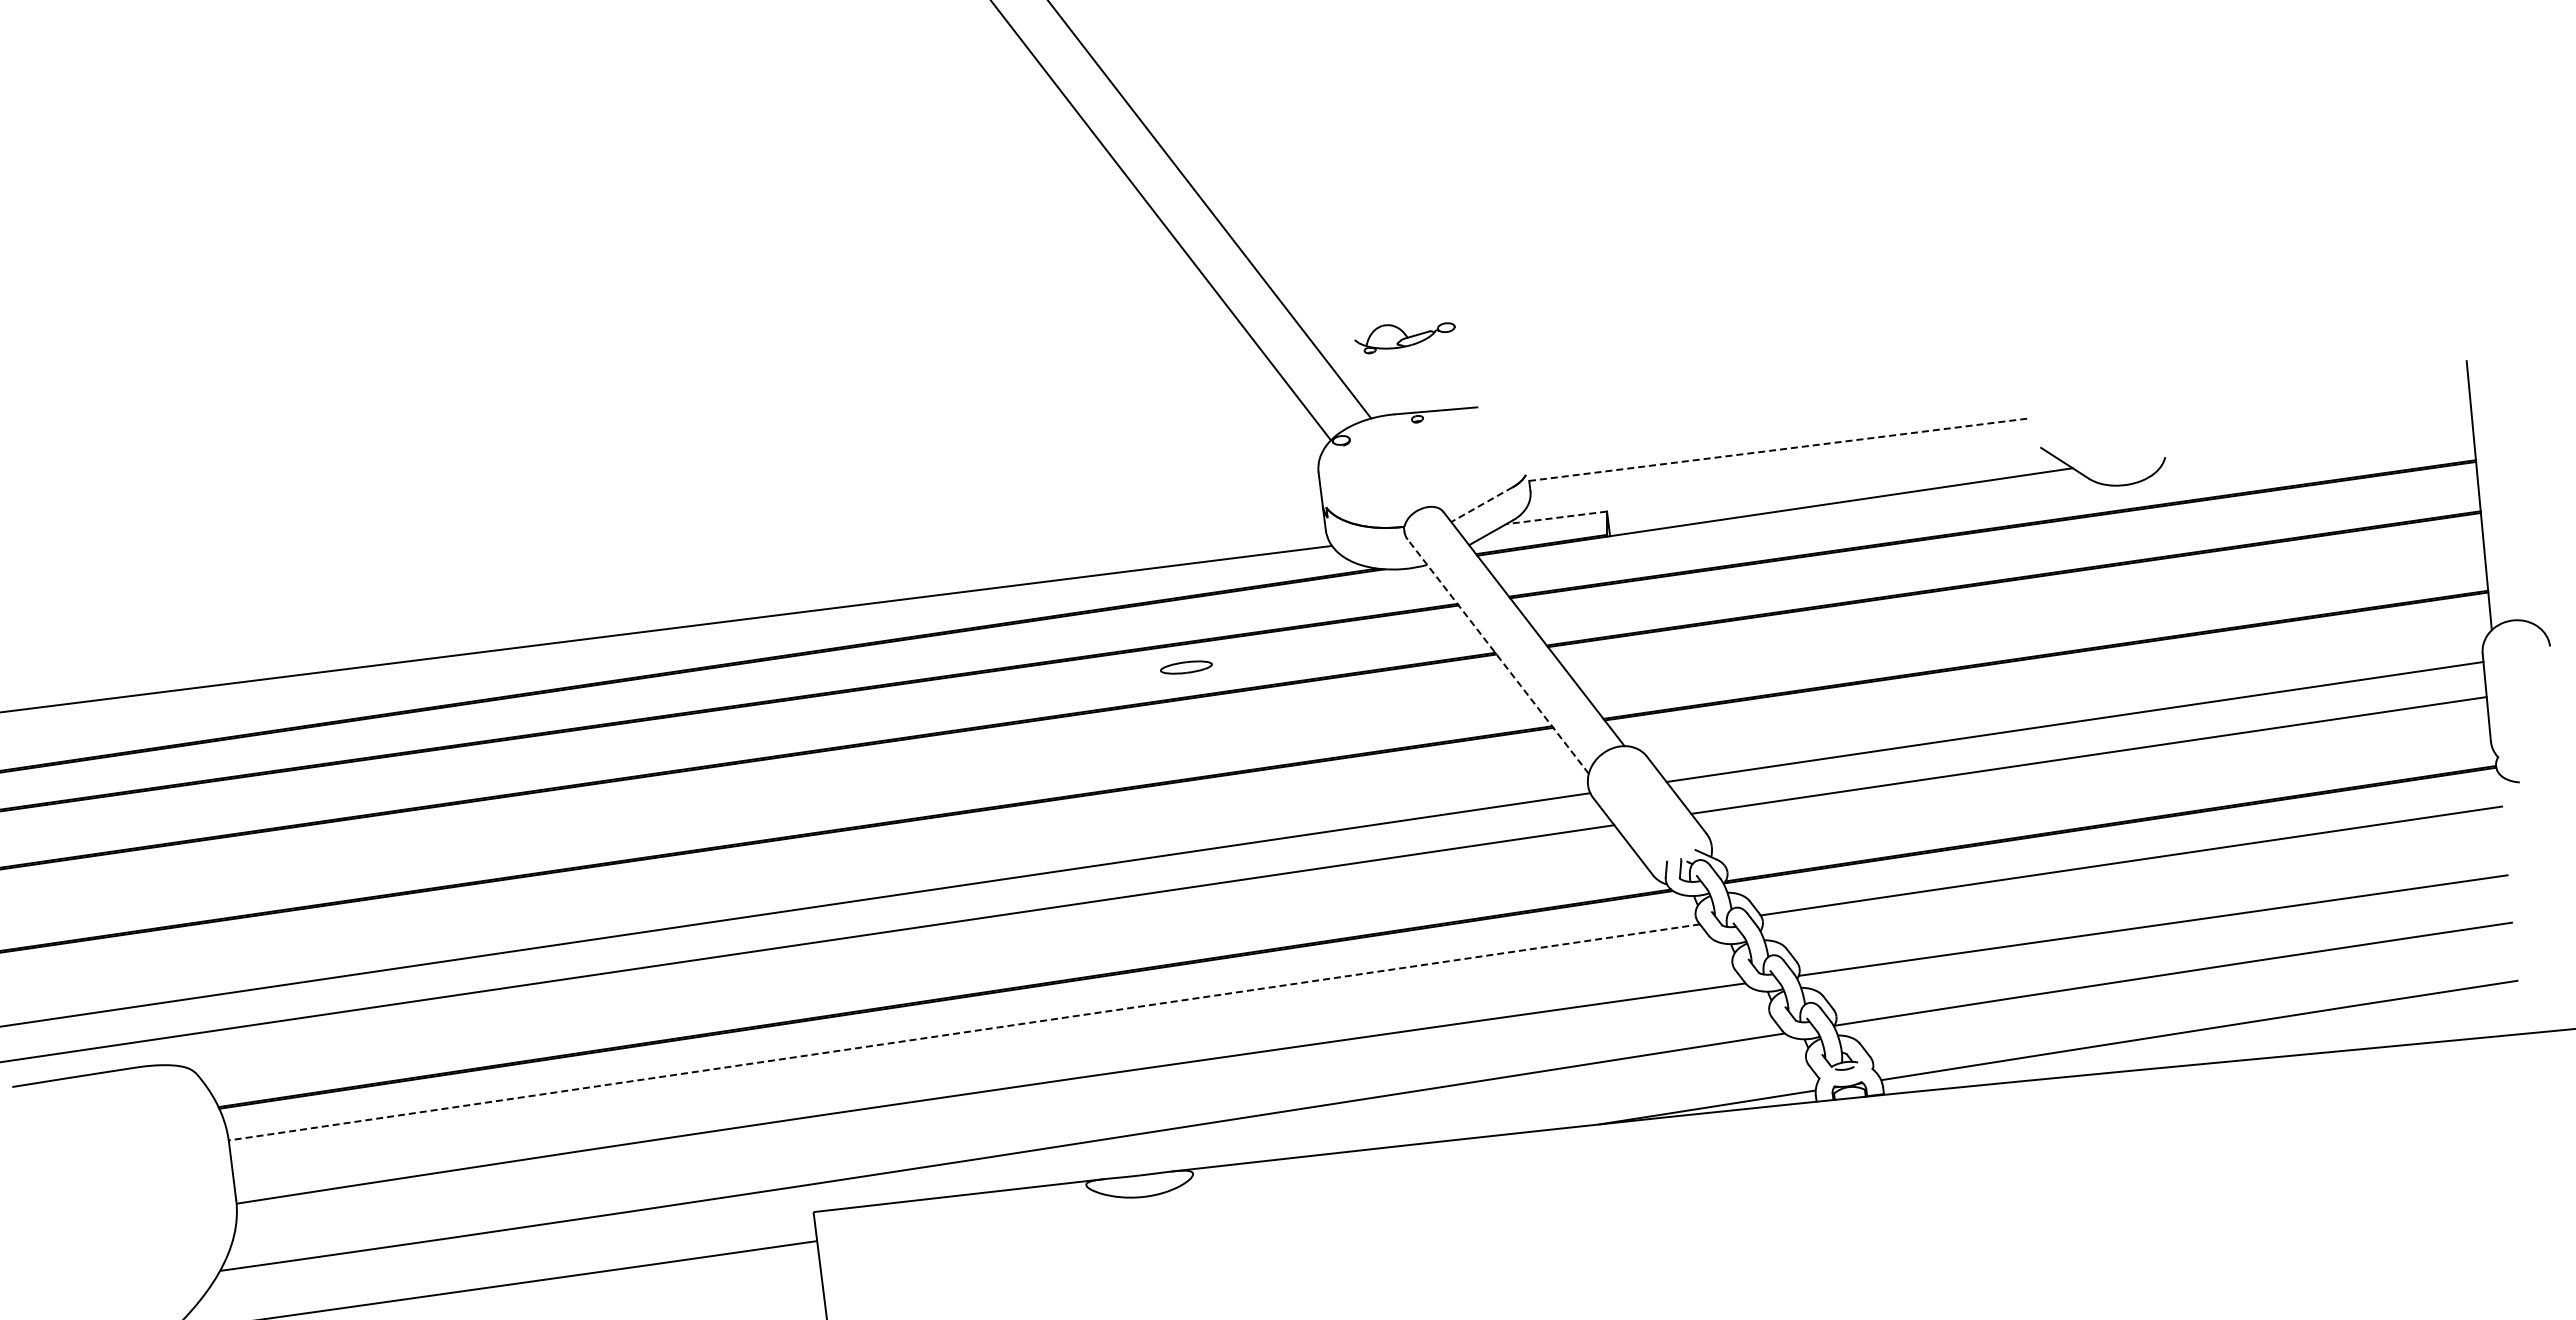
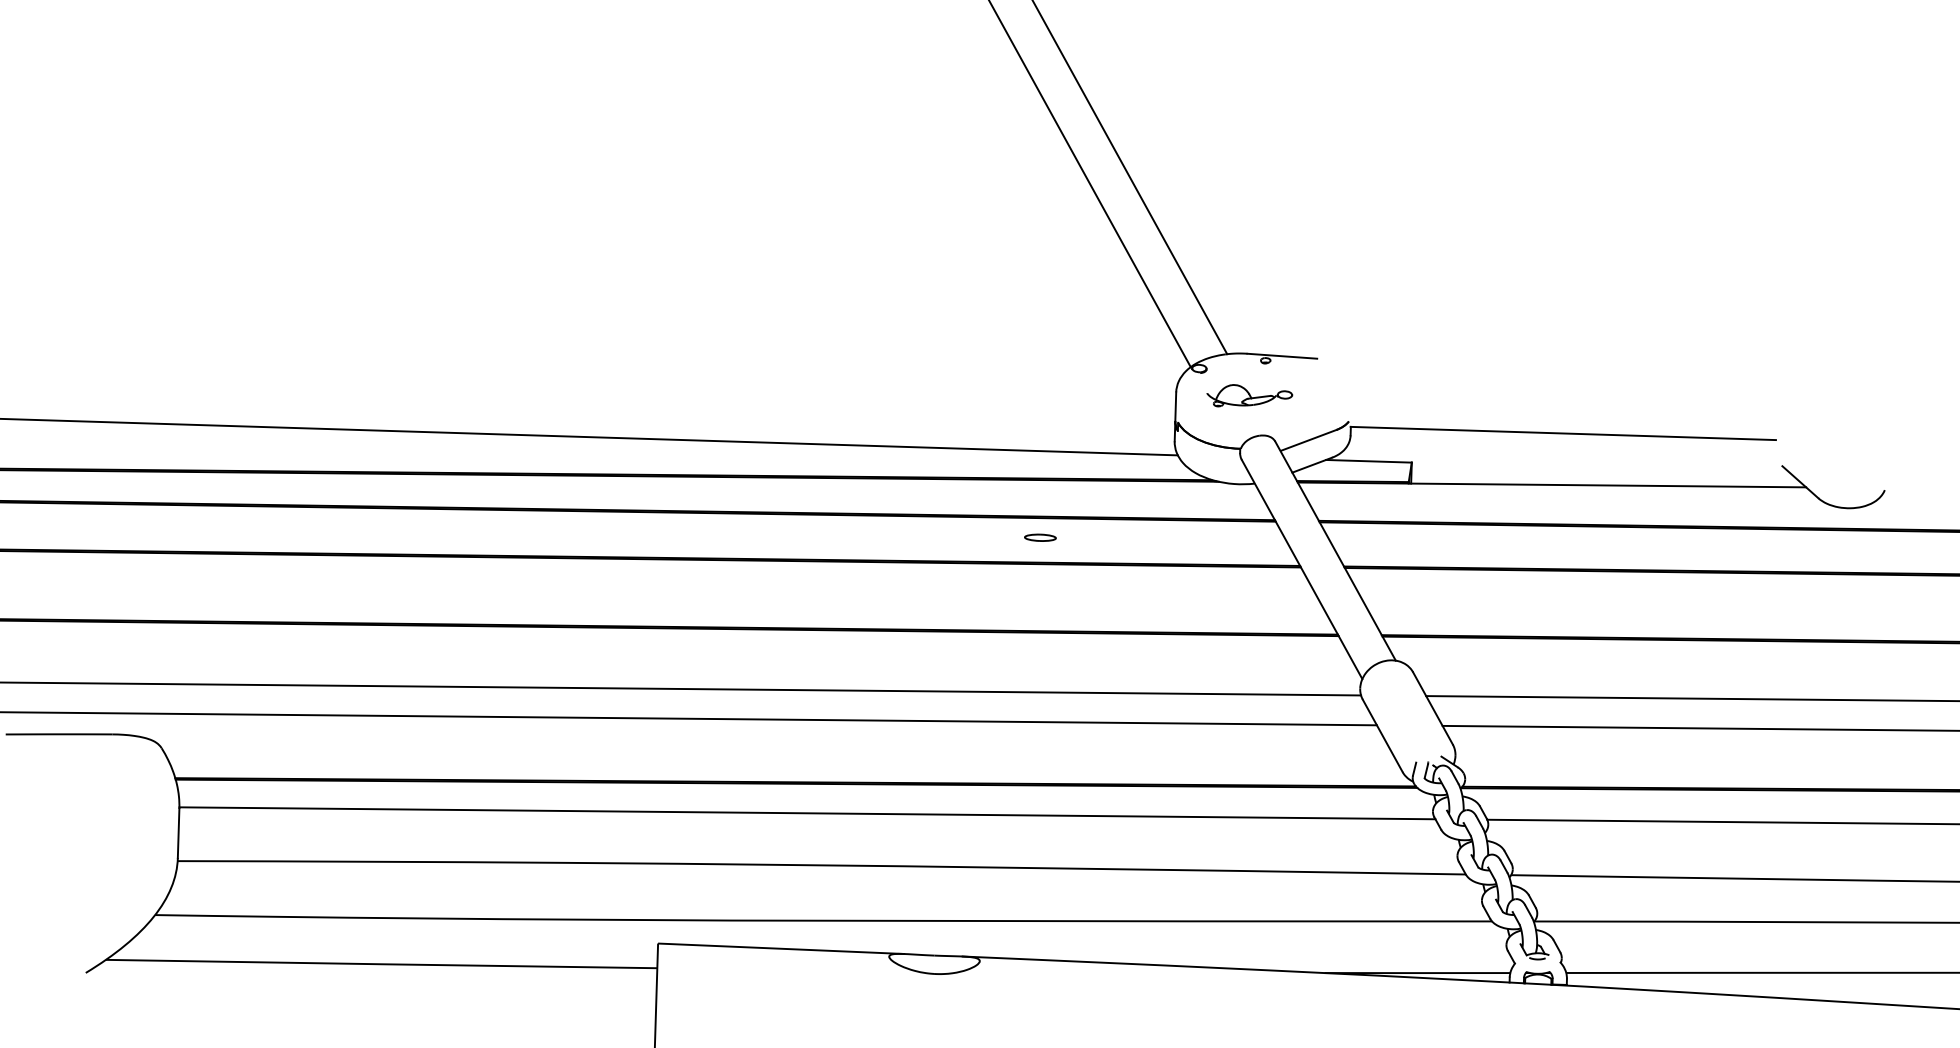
part: (1404, 338) -> (1248, 398), moved
line: (1778, 449) -> (1563, 433), dashed -> solid
line: (1481, 504) -> (1307, 440), dashed -> solid
line: (1556, 517) -> (1368, 460), dashed -> solid
line: (1498, 656) -> (1302, 569), dashed -> solid
part: (1186, 667) -> (1040, 537), size x0.71
line: (964, 1032) -> (807, 813), dashed -> solid

